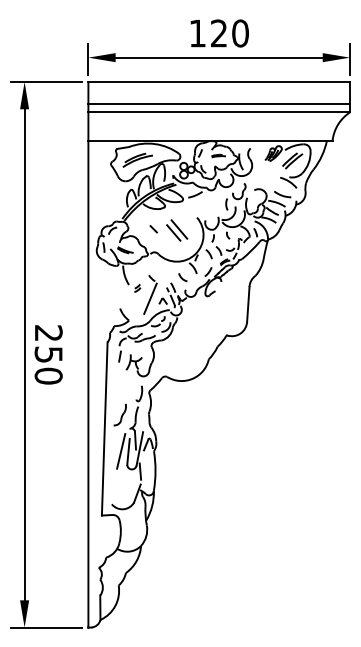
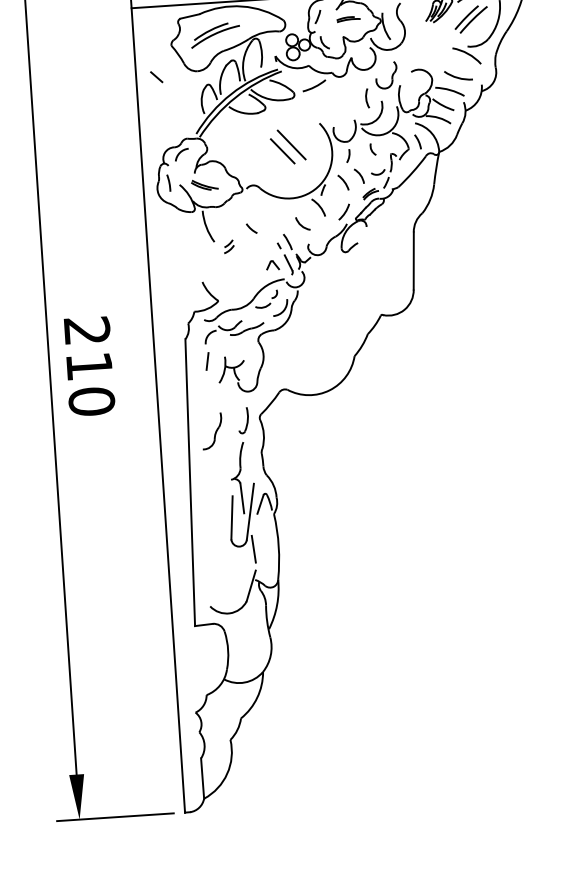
line: (153, 229) -> (156, 77), moved
line: (150, 298) -> (251, 262), removed
text: (48, 354) -> (89, 365), 250 -> 210
part: (119, 414) -> (211, 430), moved
line: (121, 451) -> (220, 518), removed

